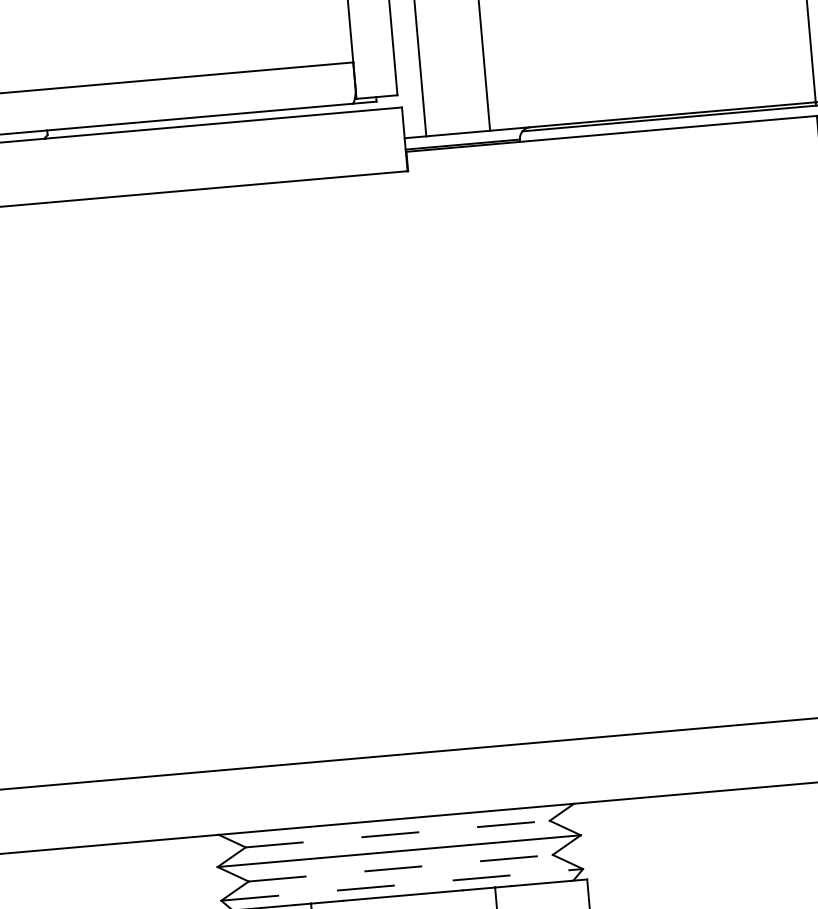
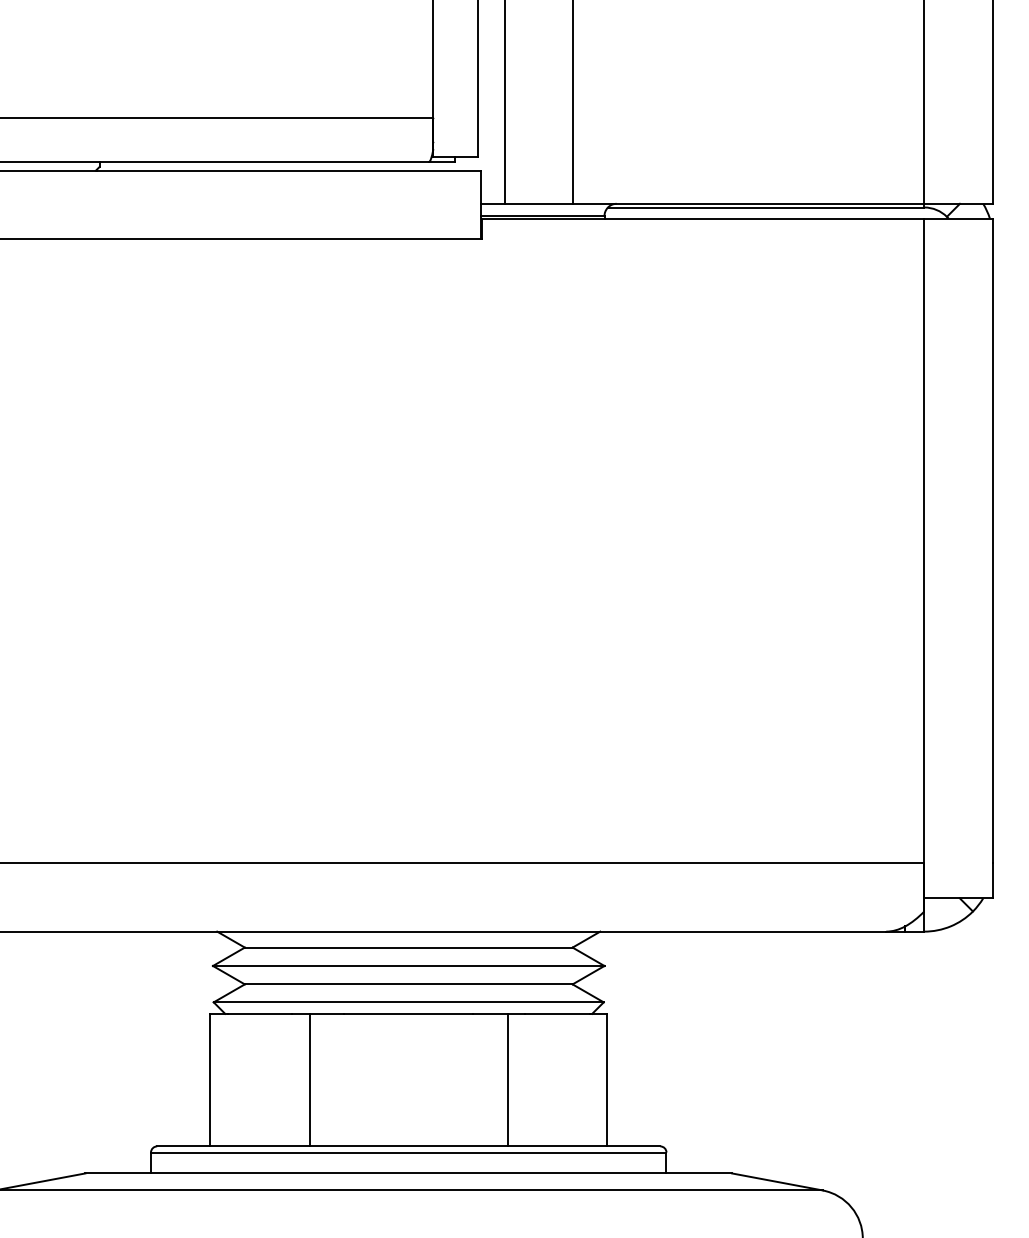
line: (397, 834) -> (408, 947), dashed -> solid
line: (400, 868) -> (408, 984), dashed -> solid
line: (401, 885) -> (408, 1002), dashed -> solid

